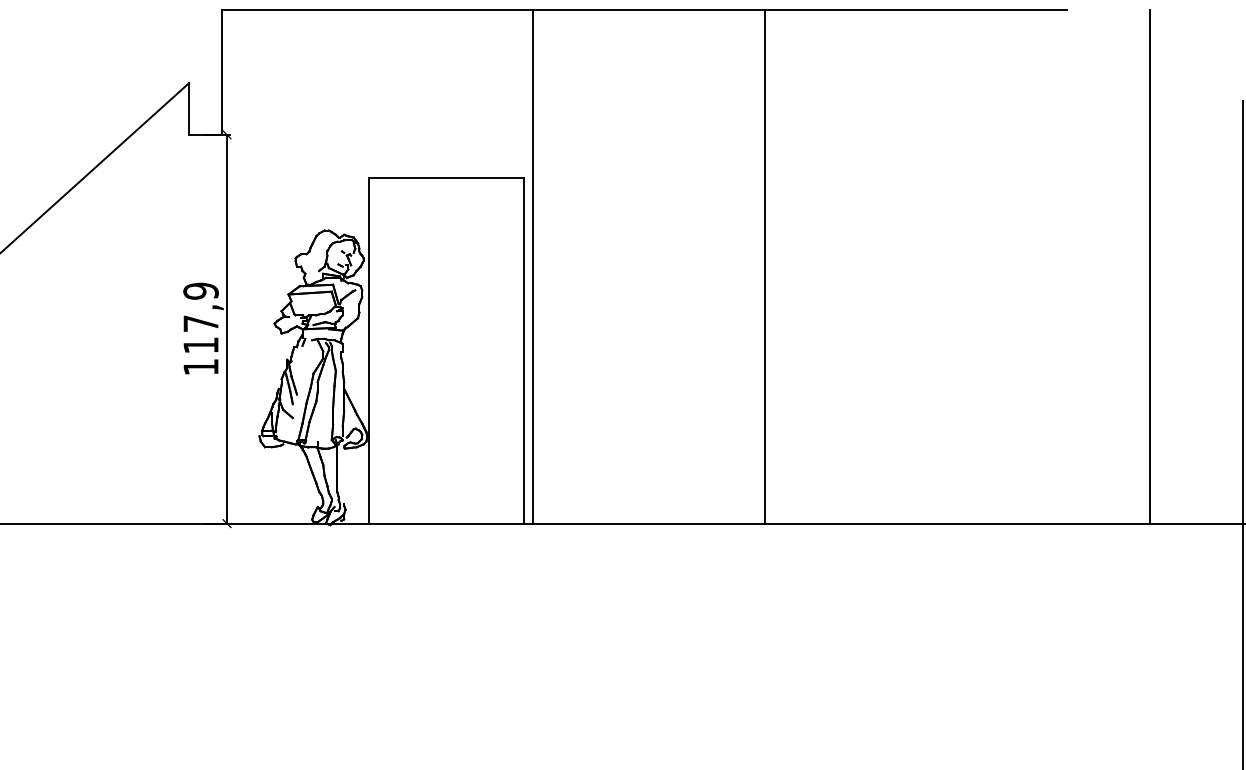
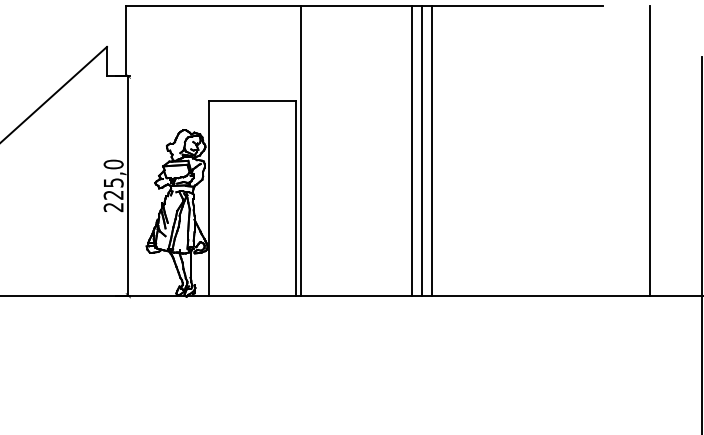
line: (730, 266) -> (412, 150), added
line: (747, 266) -> (422, 150), added
text: (200, 328) -> (113, 185), 117,9 -> 225,0

